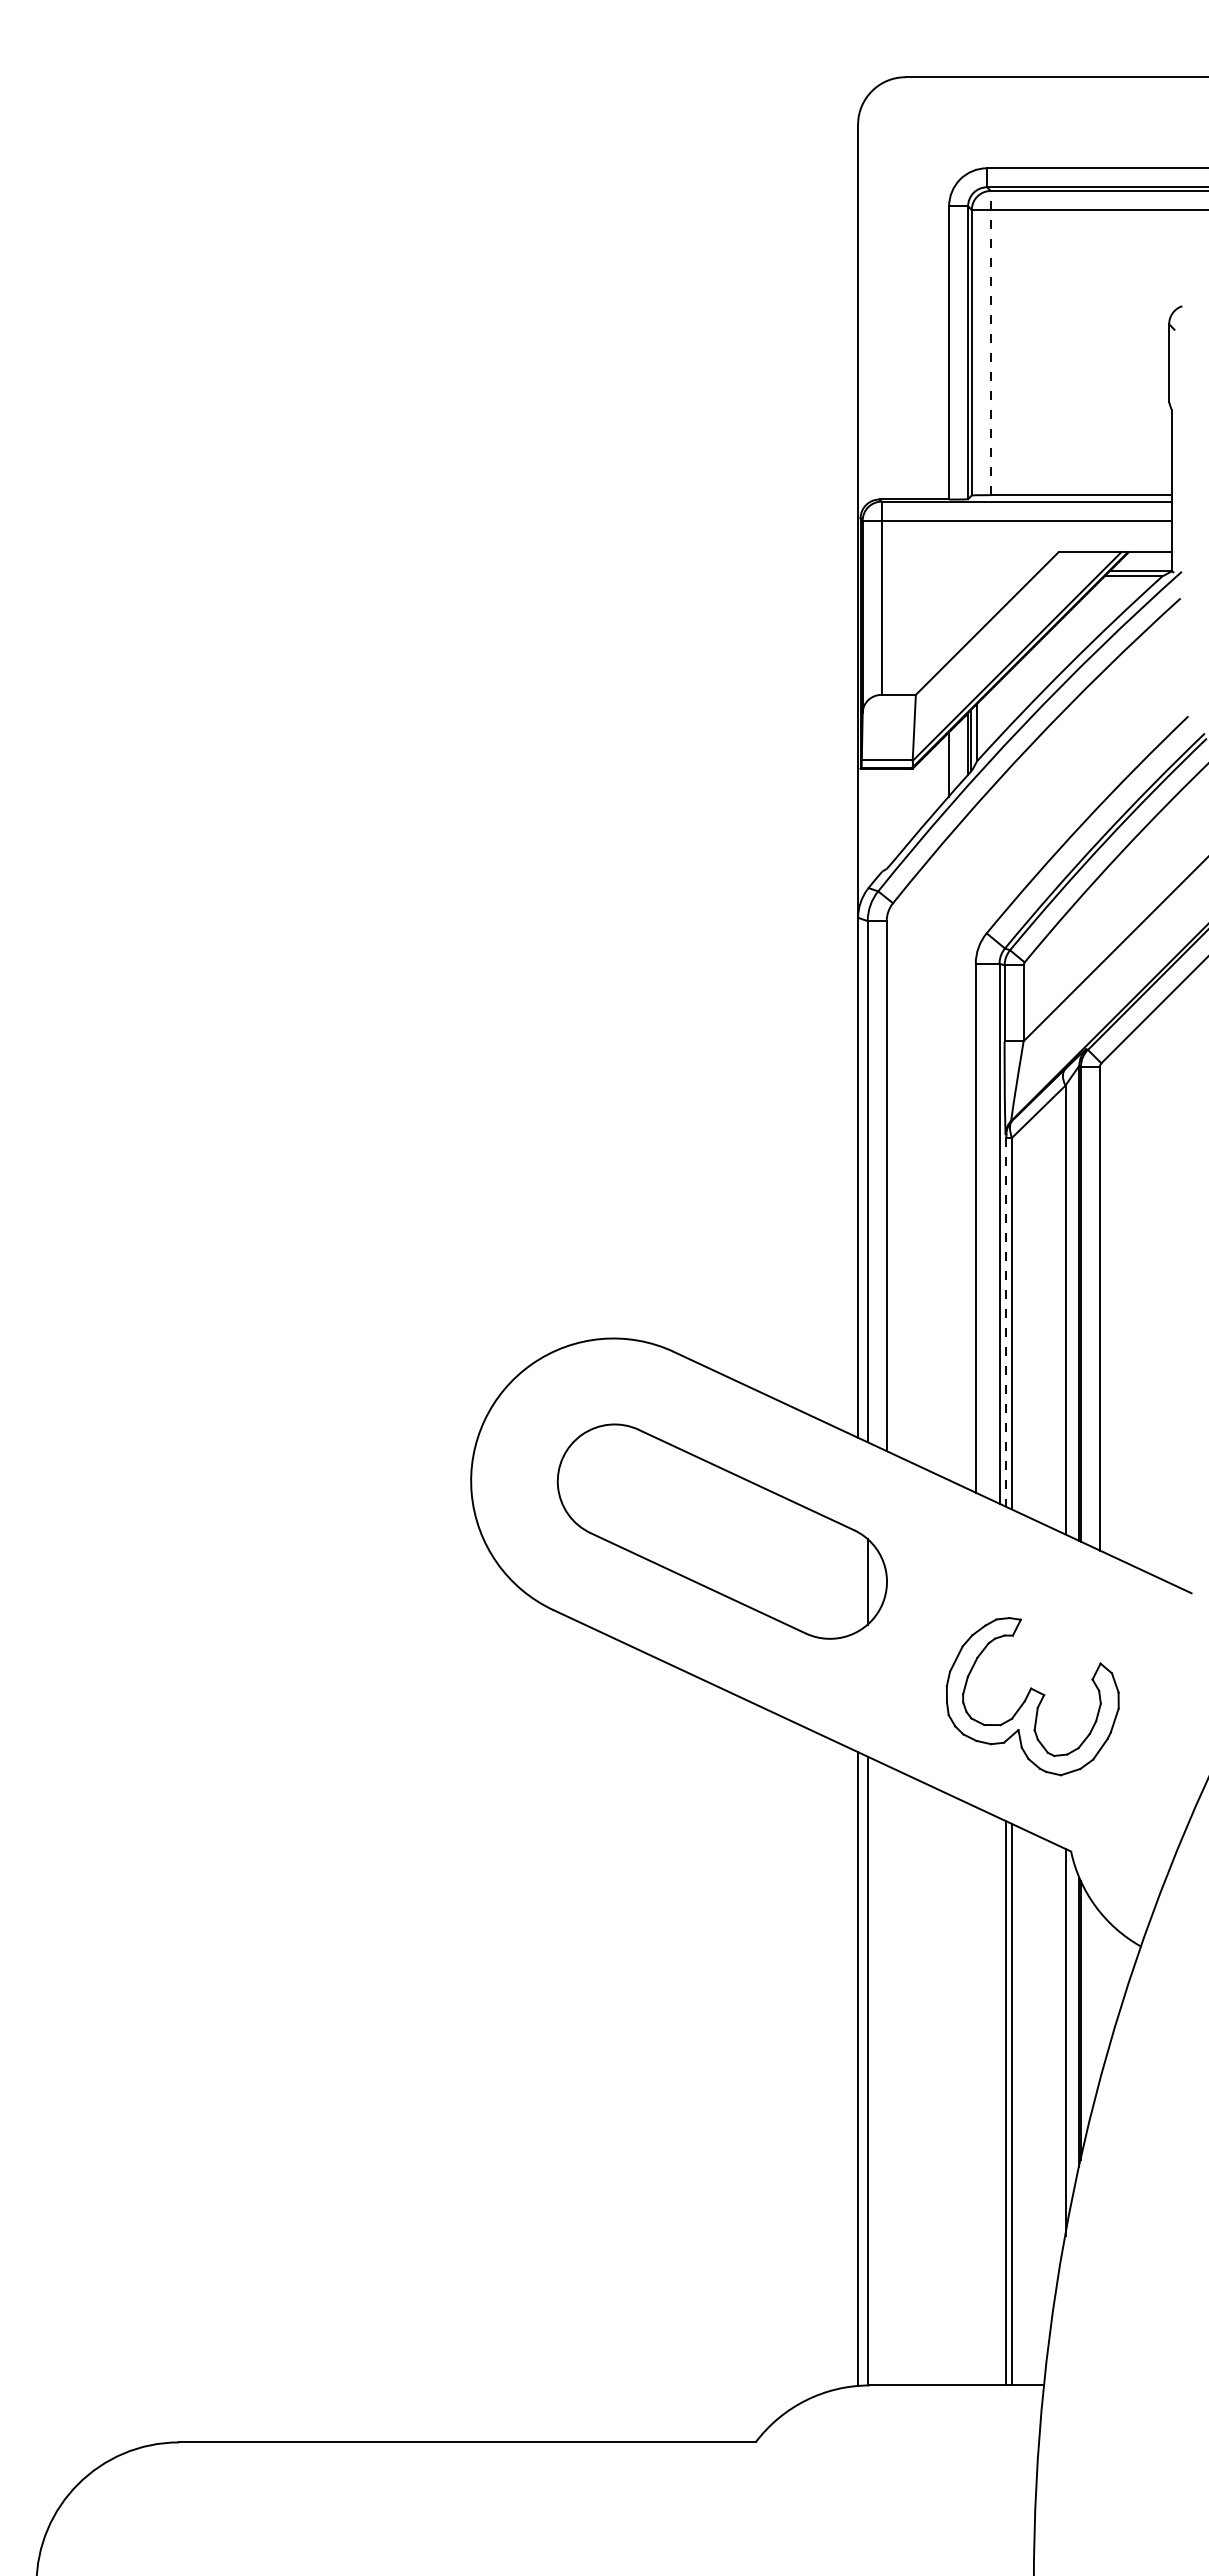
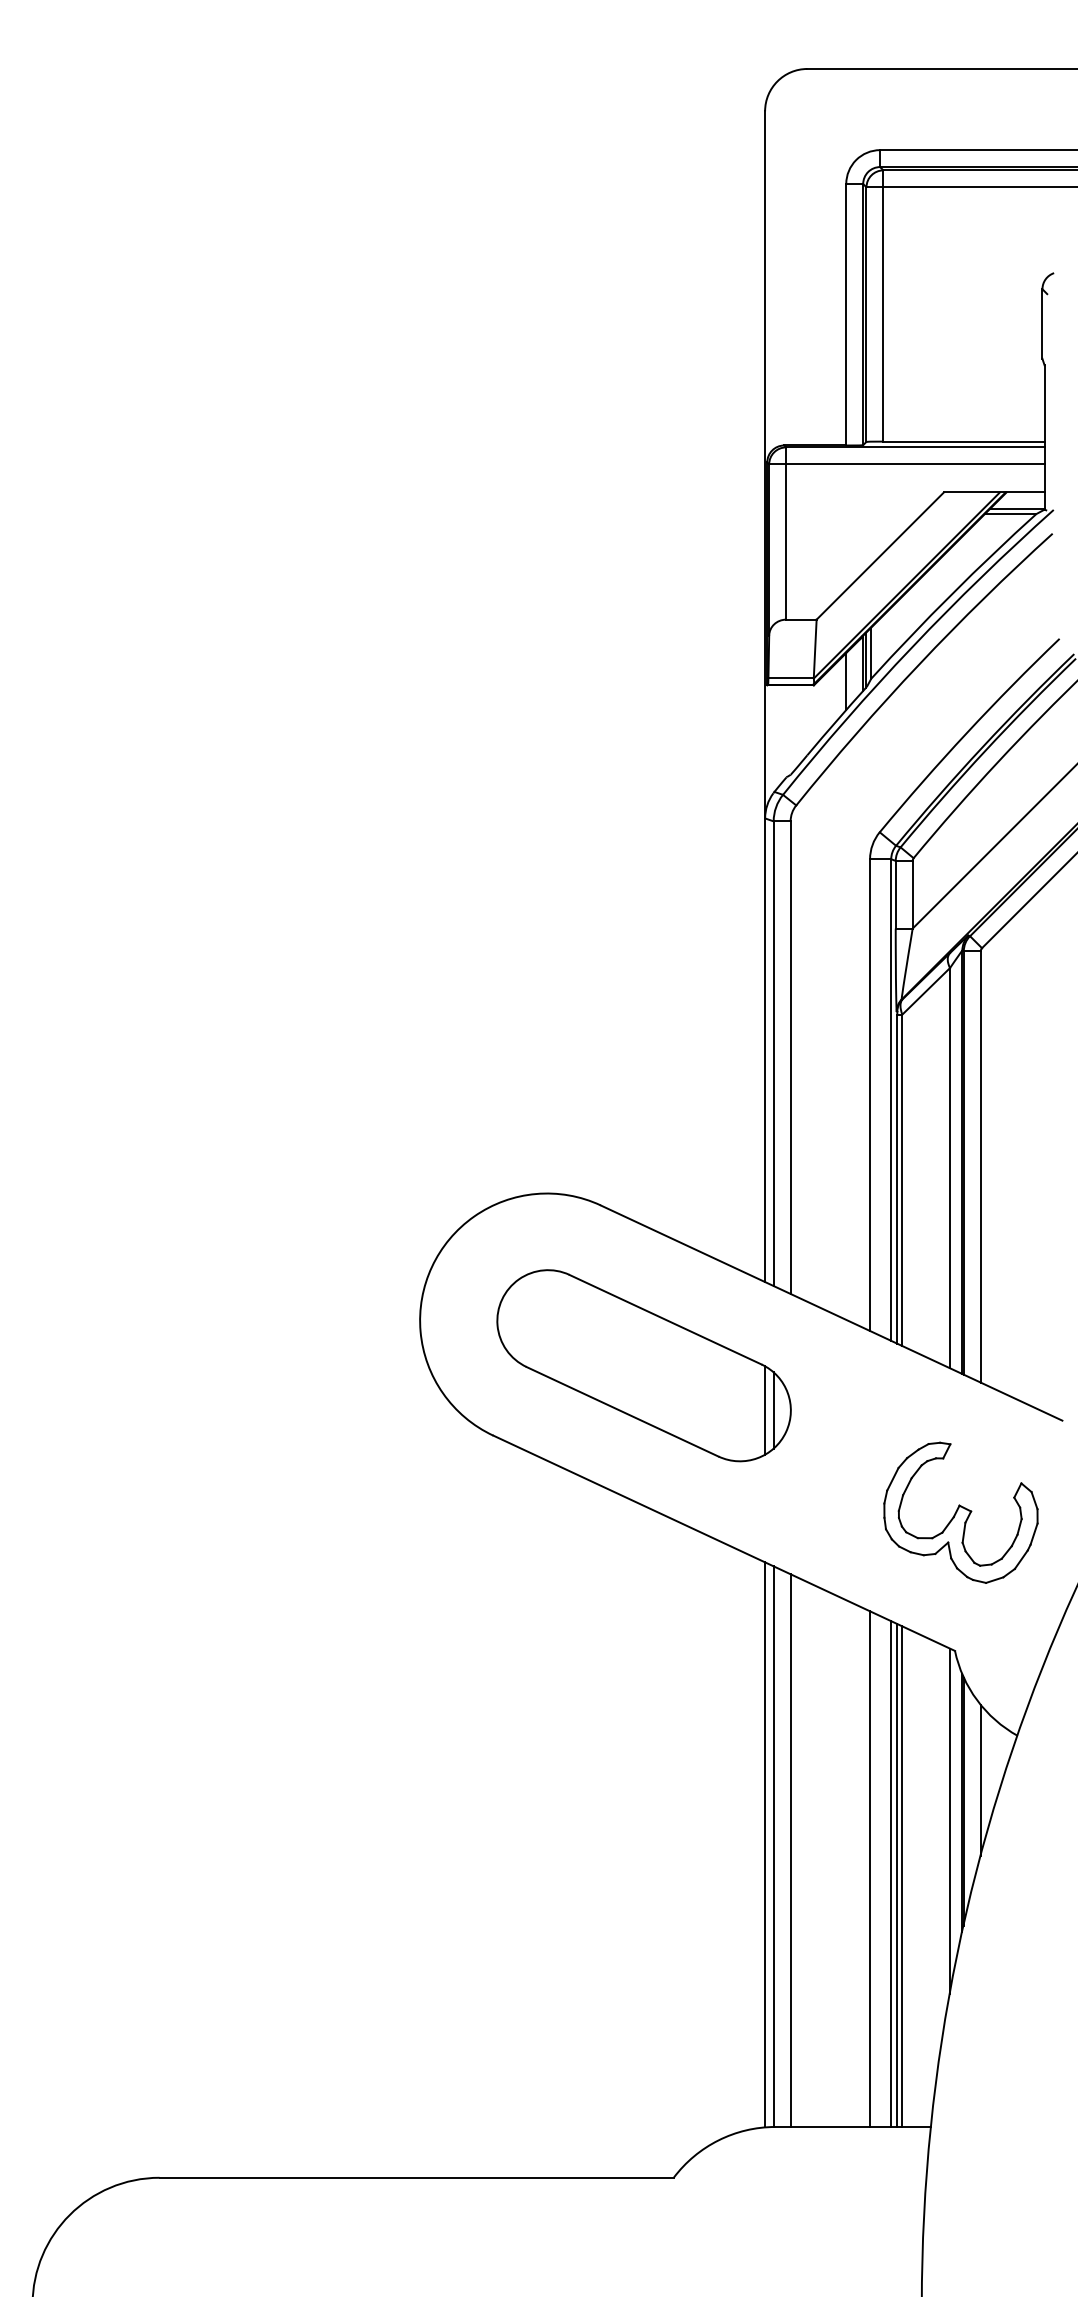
line: (990, 342) -> (883, 305), dashed -> solid
line: (1006, 1322) -> (897, 1179), dashed -> solid
line: (858, 1581) -> (765, 1410), added
part: (1032, 1696) -> (960, 1512), moved
line: (1099, 1996) -> (980, 1780), added
line: (886, 2075) -> (790, 1850), added
line: (975, 2096) -> (869, 1869), added
line: (999, 2101) -> (891, 1873), added

